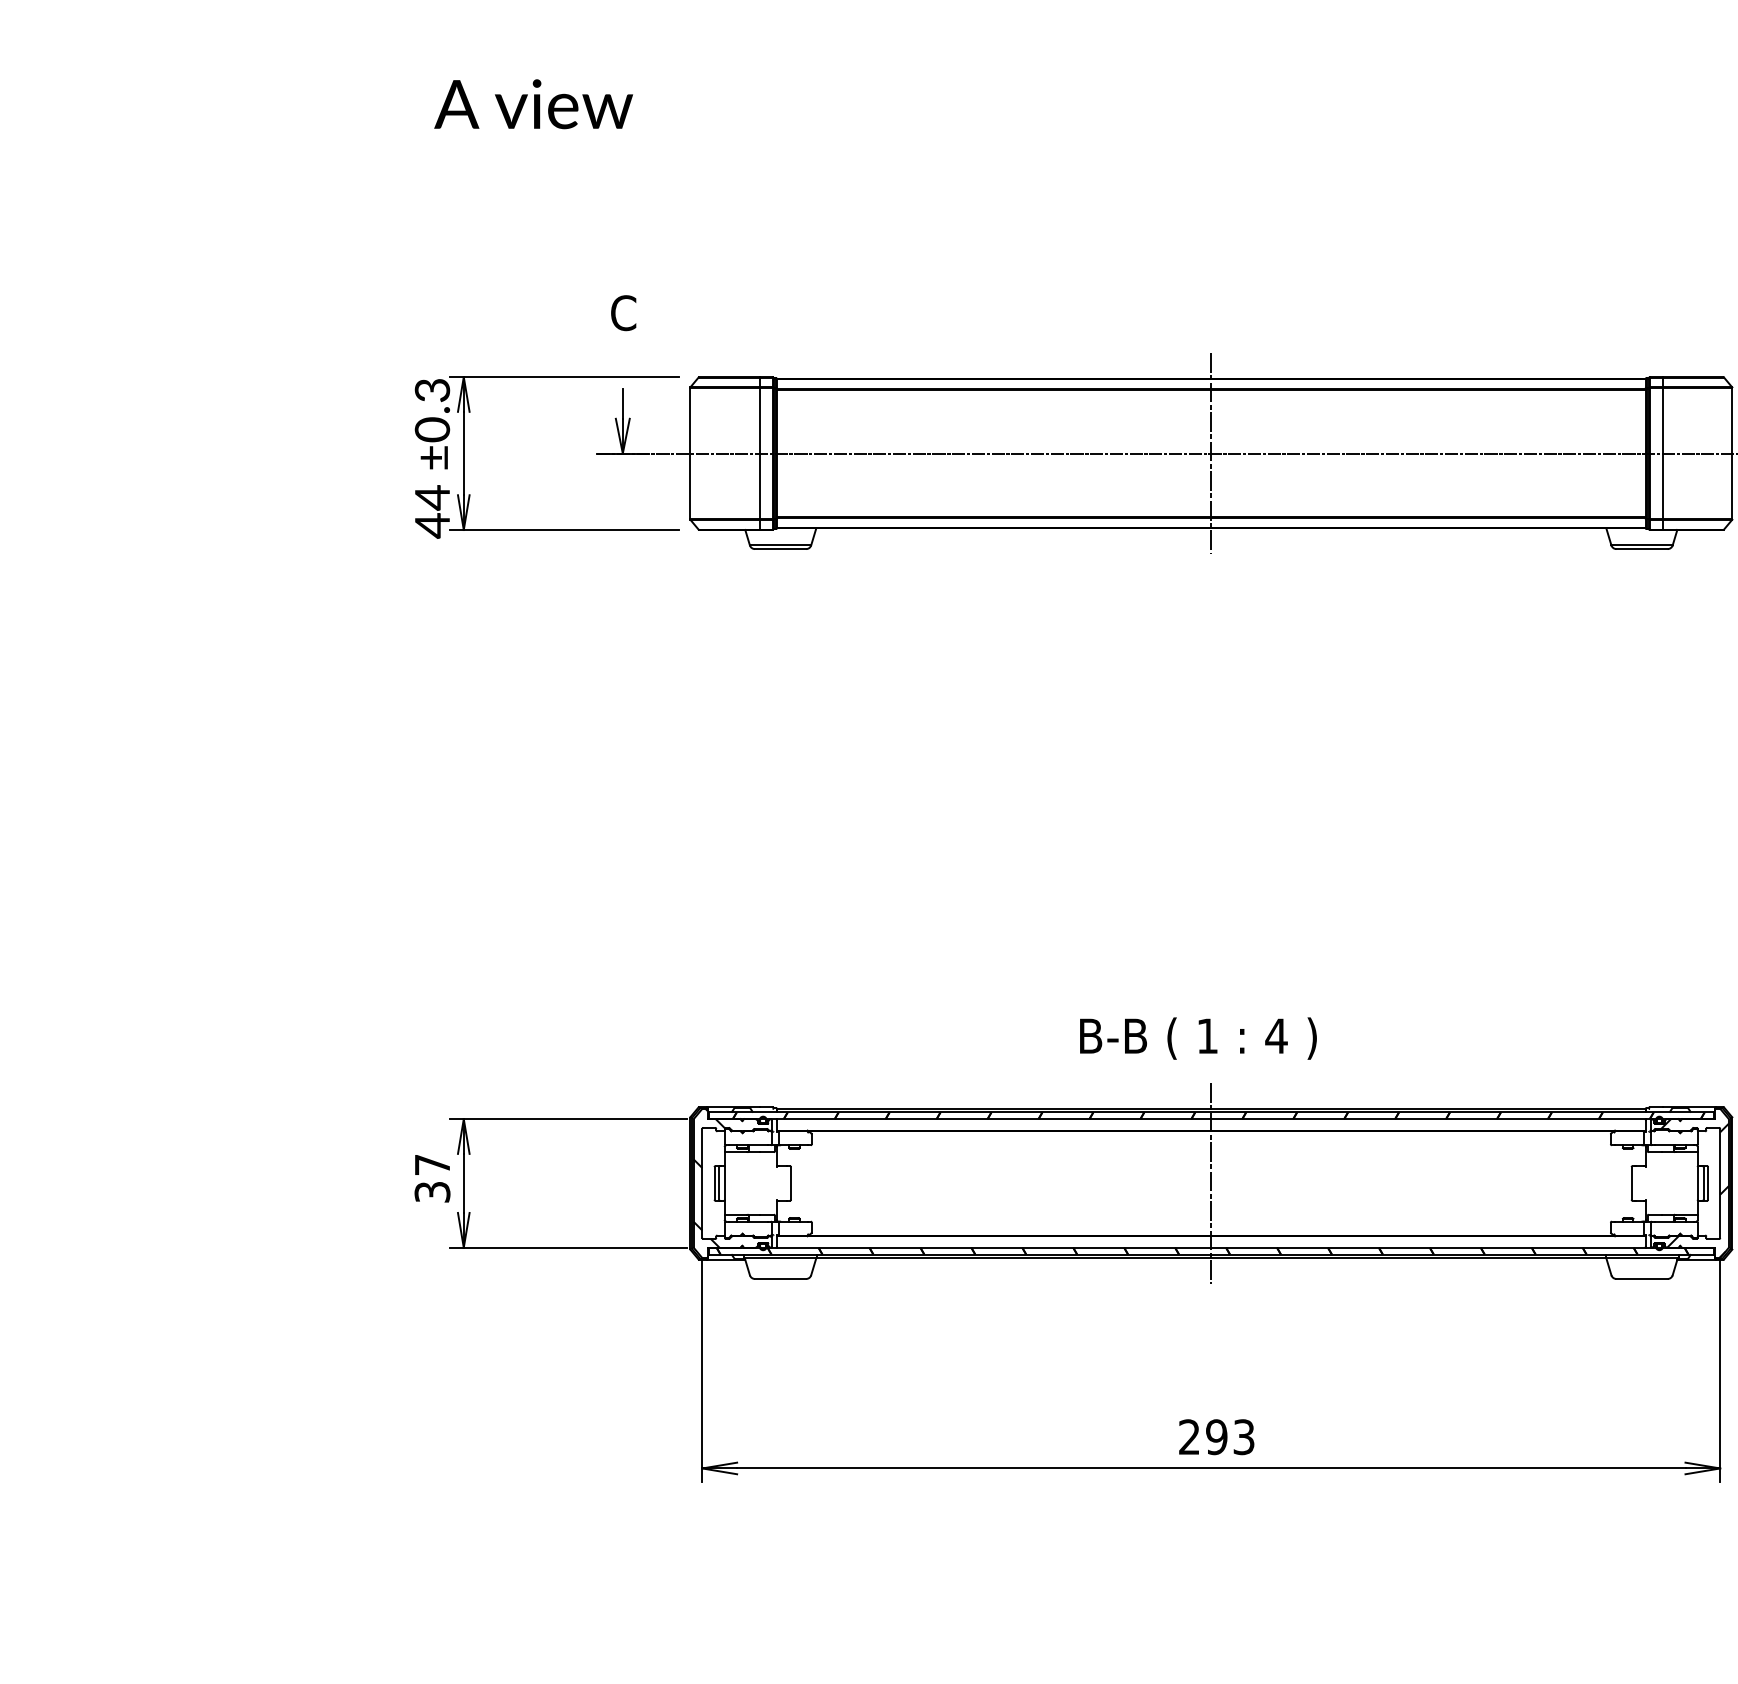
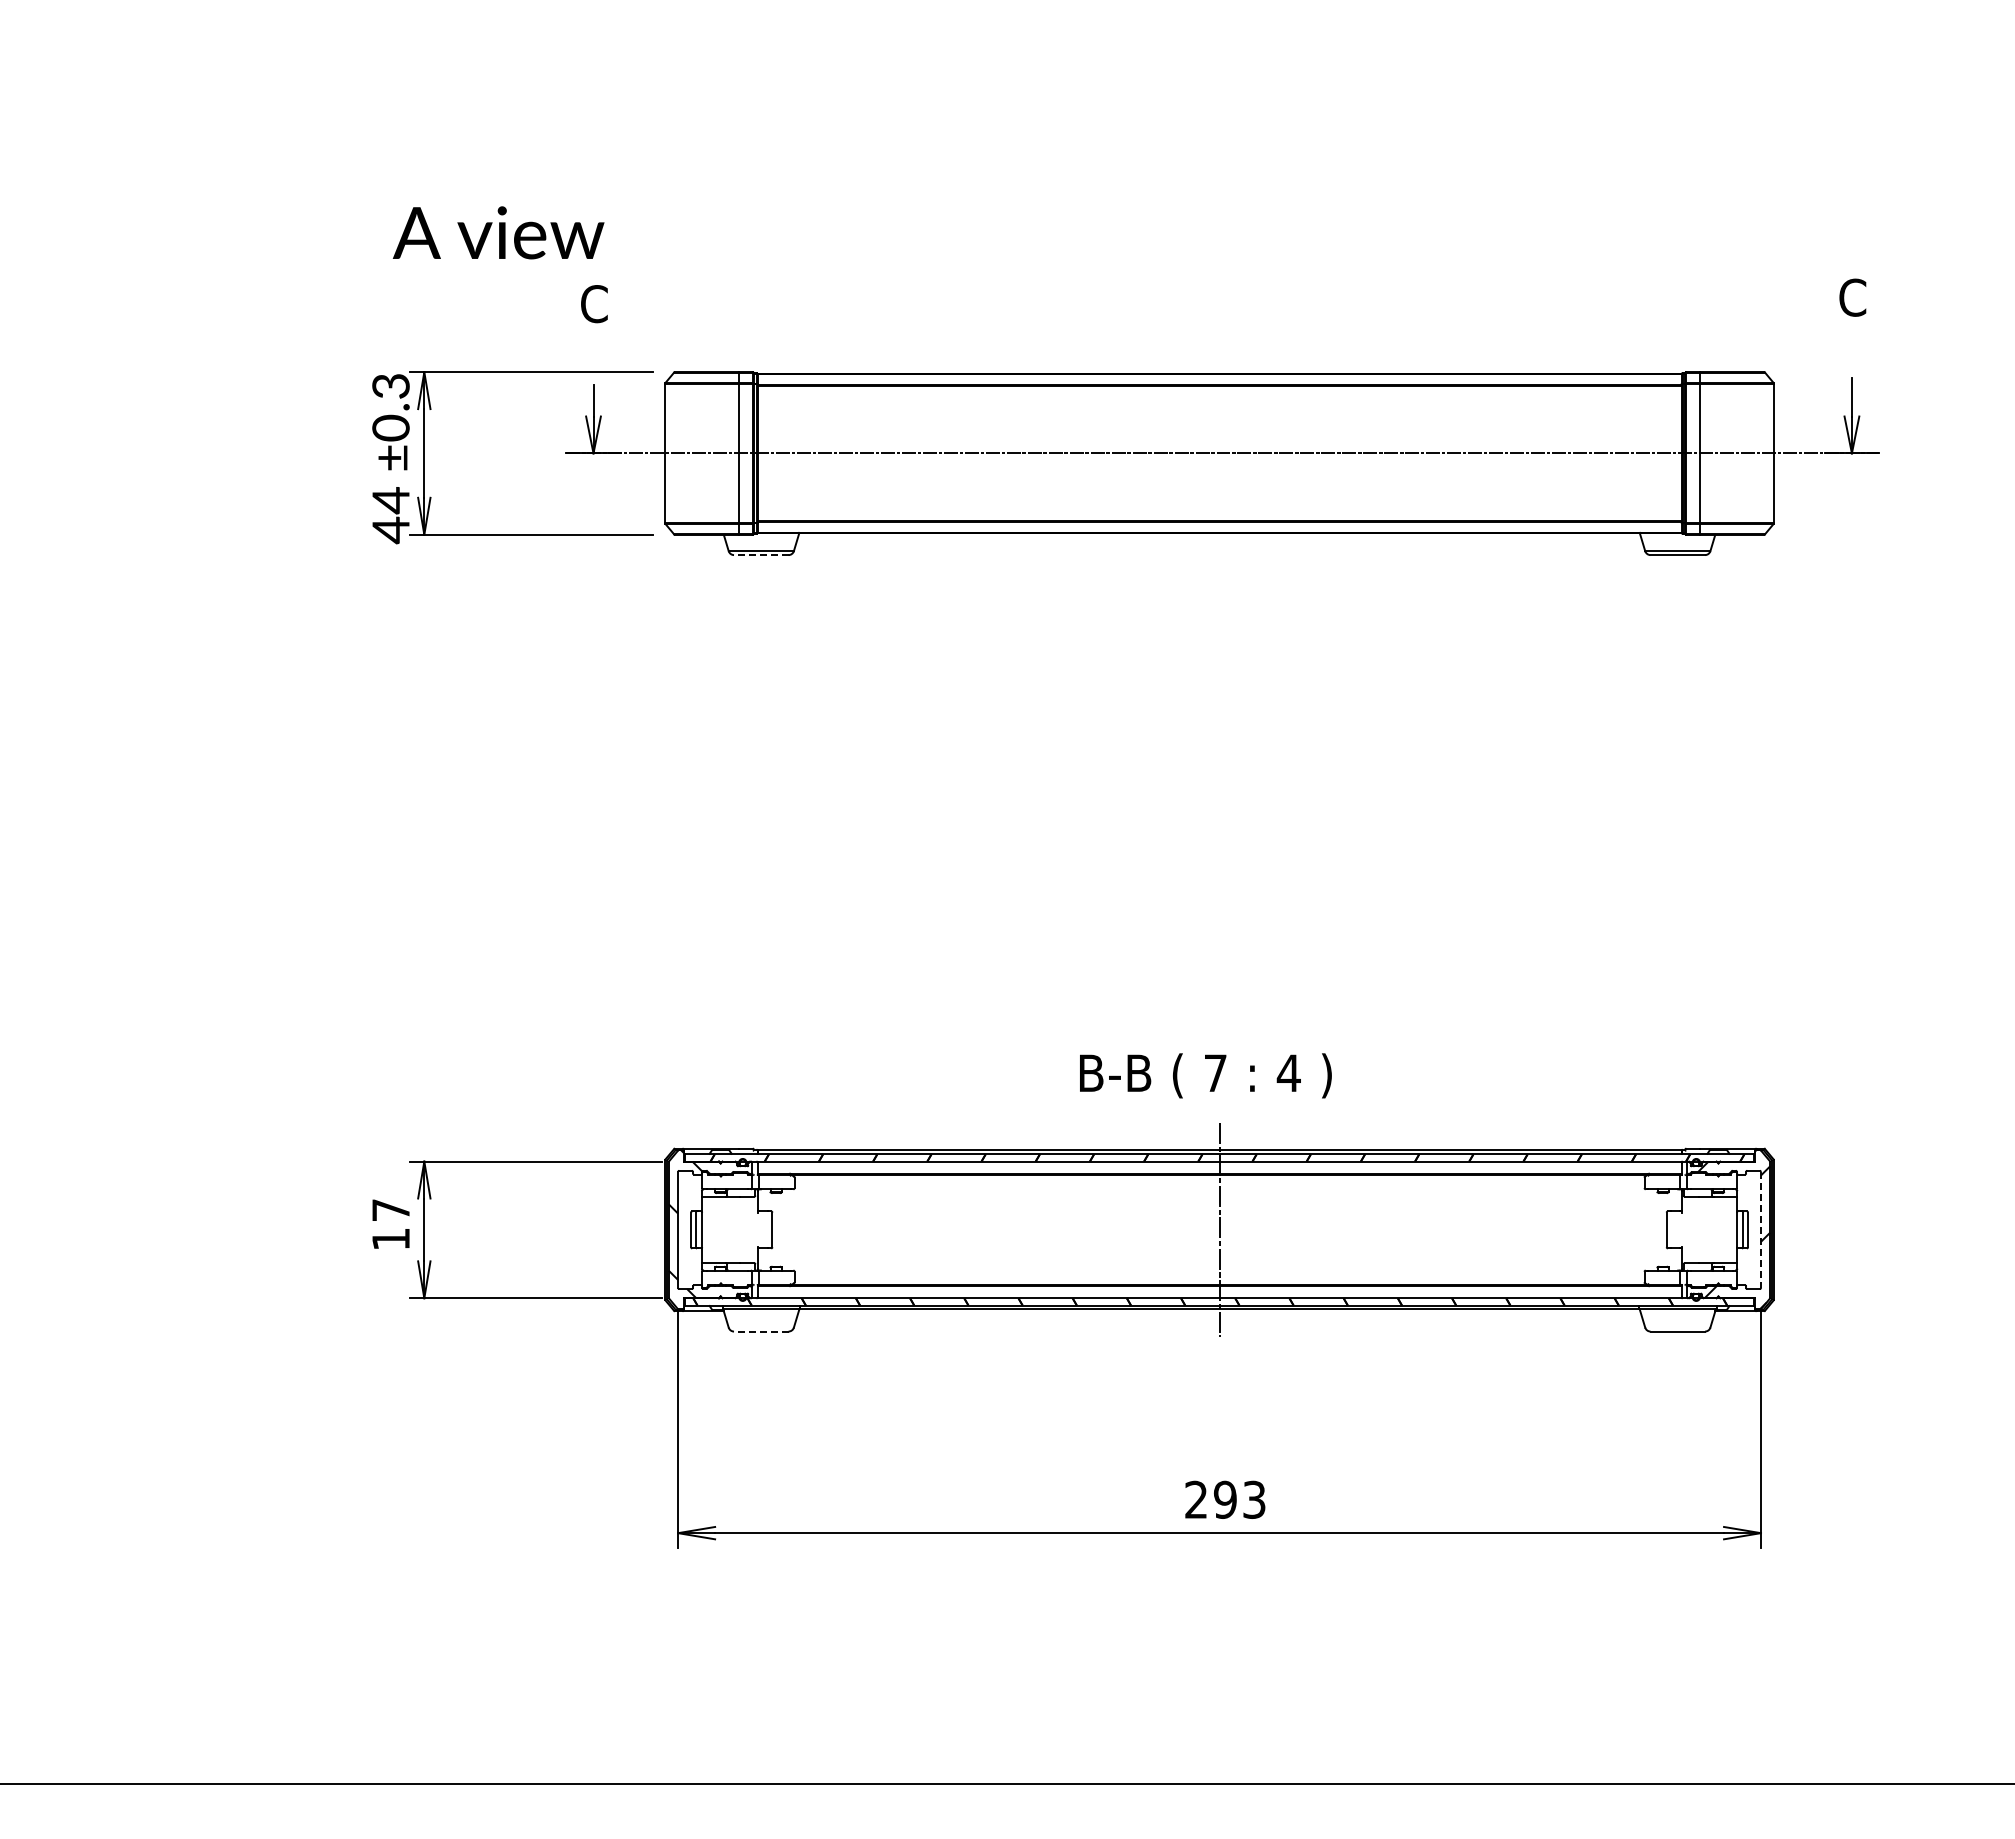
text: (533, 103) -> (498, 232), moved
line: (1211, 453) -> (1219, 453), removed
line: (779, 549) -> (760, 555), solid -> dashed
text: (1207, 1035) -> (1215, 1072), 1 -> 7
line: (1719, 1183) -> (1760, 1230), solid -> dashed
text: (432, 1192) -> (391, 1239), 37 -> 17
line: (779, 1278) -> (760, 1331), solid -> dashed

